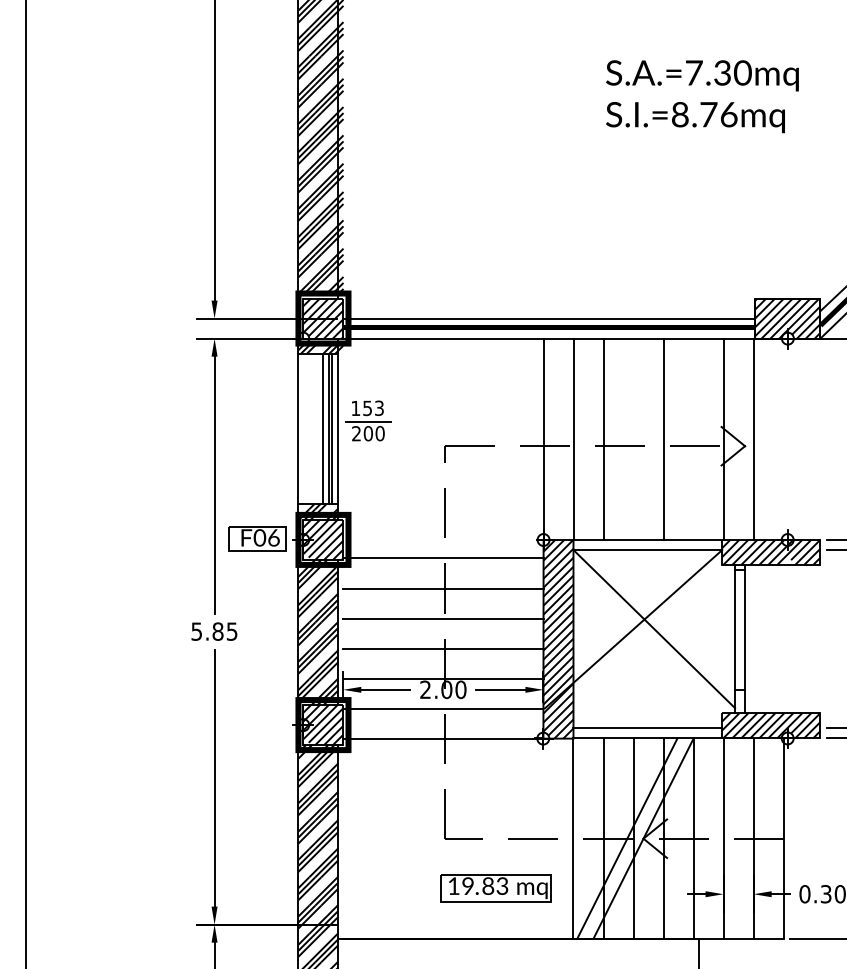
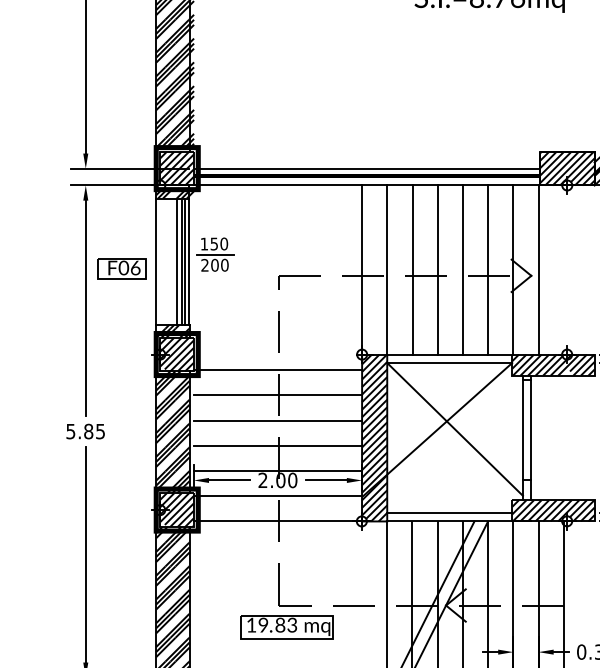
text: (379, 407) -> (224, 243), 153 -> 150
line: (633, 439) -> (437, 270), added
line: (693, 439) -> (488, 270), added
part: (257, 538) -> (121, 268), moved
part: (495, 888) -> (286, 627), moved

